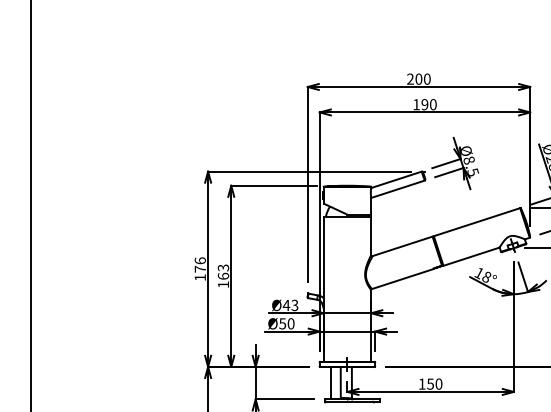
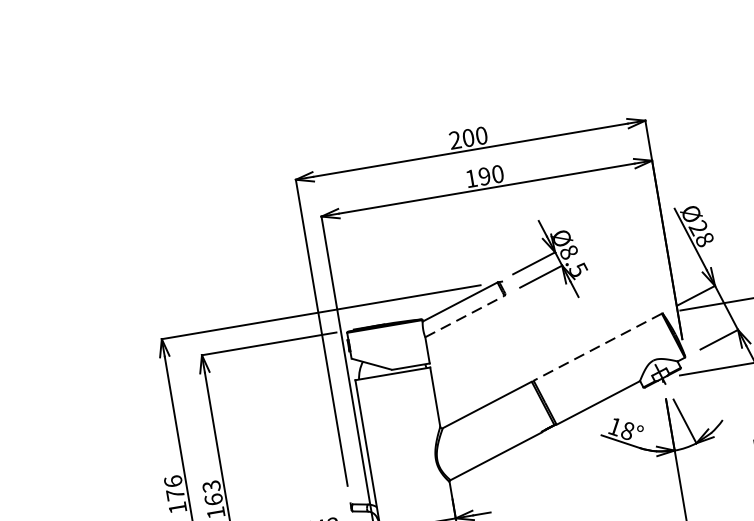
line: (398, 189) -> (465, 316), solid -> dashed
line: (476, 222) -> (597, 347), solid -> dashed

